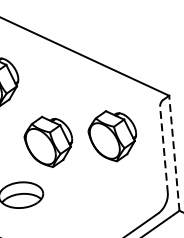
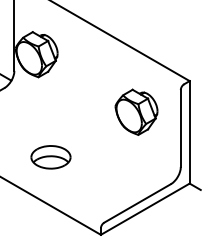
part: (48, 140) -> (79, 111), removed
line: (163, 149) -> (180, 128), dashed -> solid
line: (174, 152) -> (189, 131), dashed -> solid

